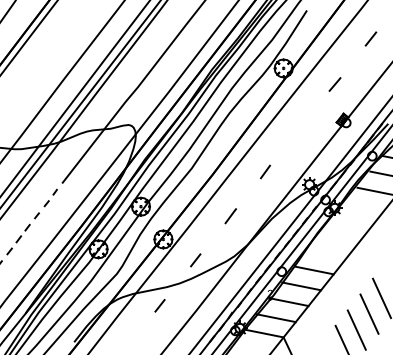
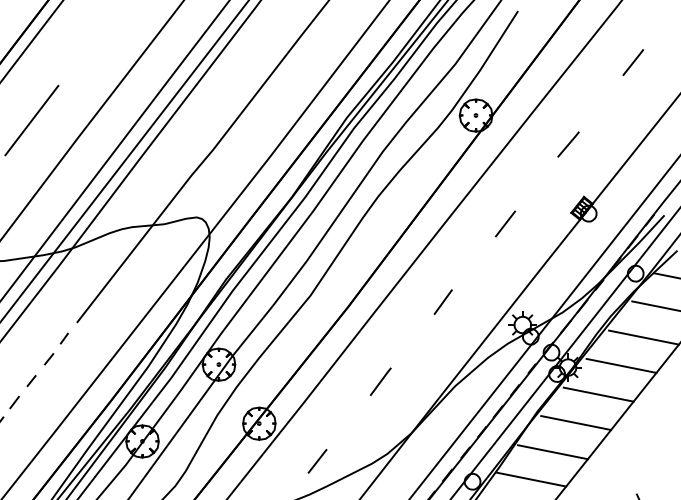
line: (36, 71) -> (30, 121), added
line: (299, 128) -> (504, 223), added
line: (364, 207) -> (621, 366), added
line: (351, 223) -> (598, 394), added
line: (338, 238) -> (574, 421), added
line: (325, 255) -> (551, 452), added

